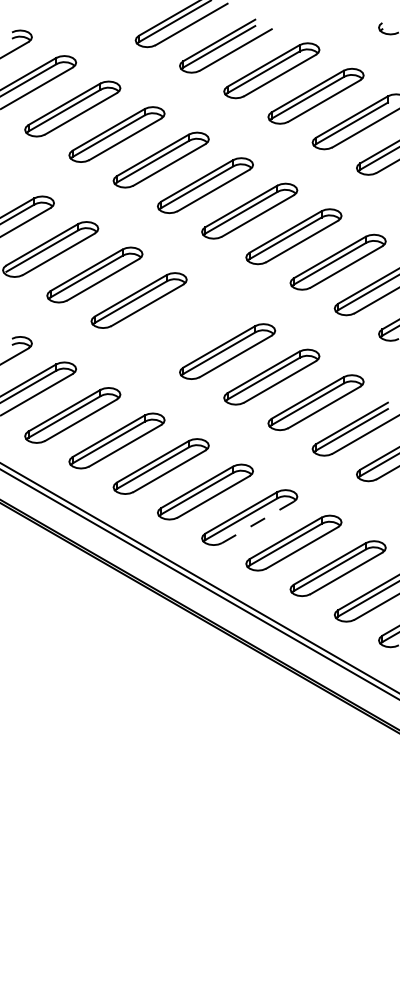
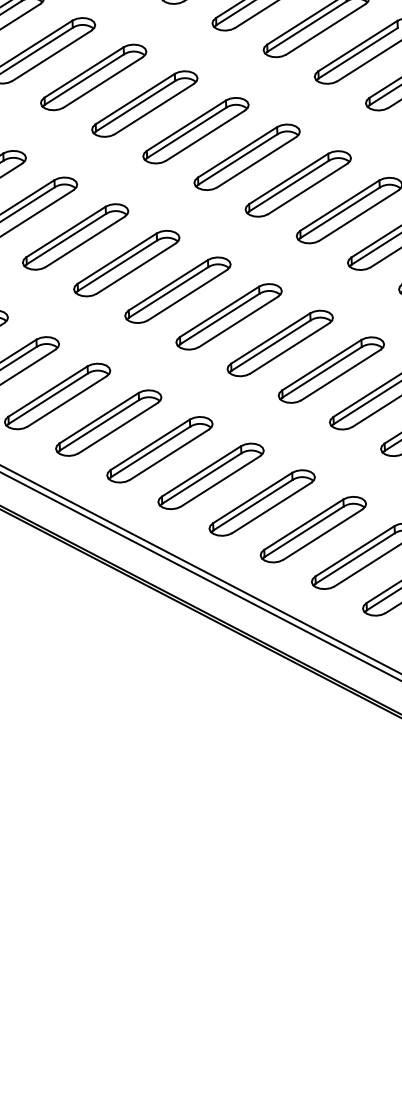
part: (182, 325) -> (176, 289), added
line: (257, 522) -> (271, 508), dashed -> solid

